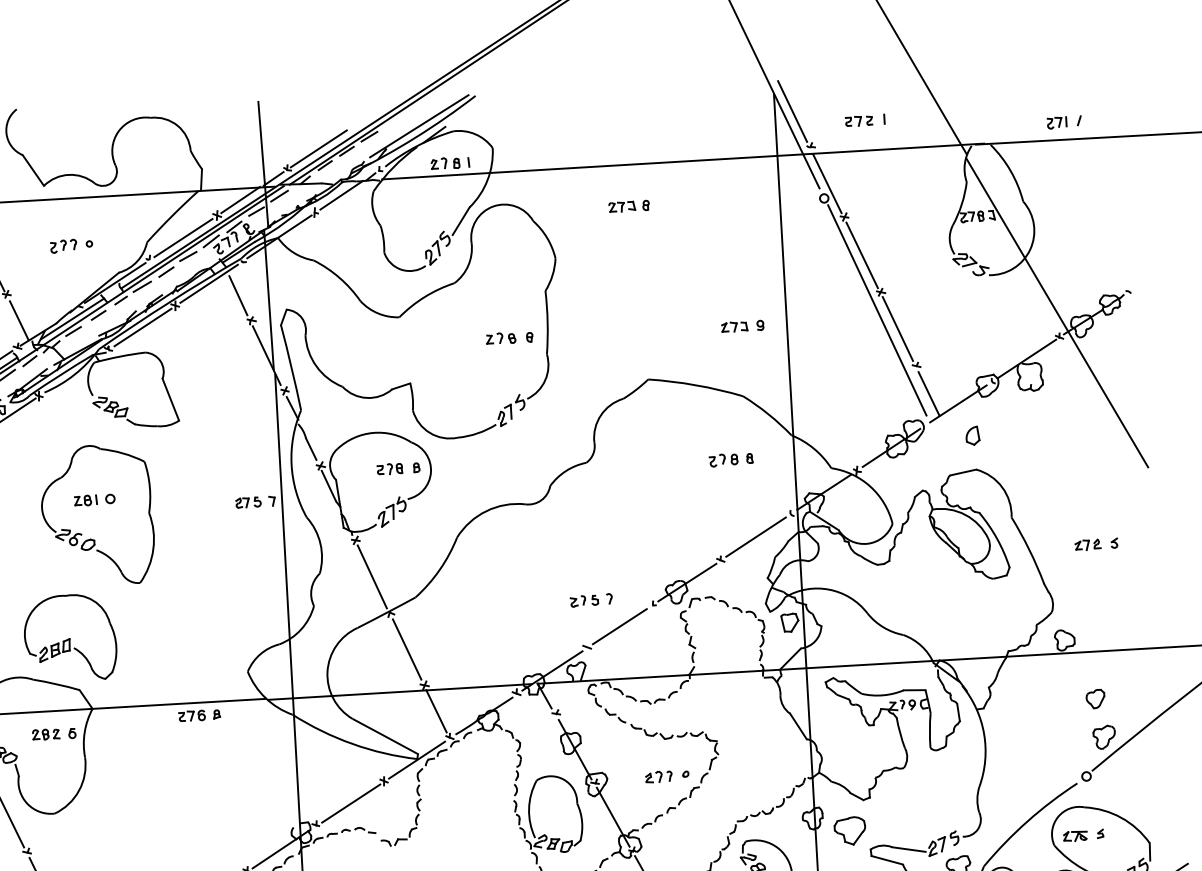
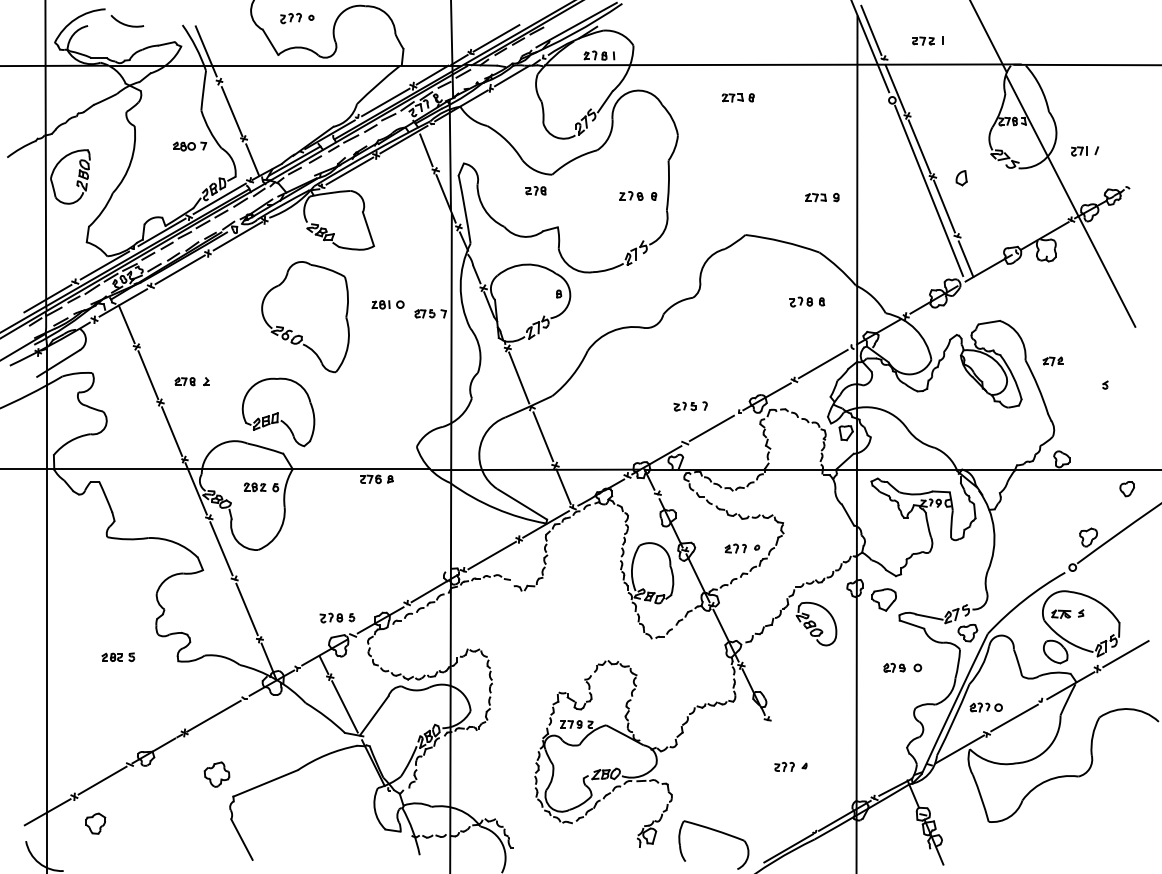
part: (1065, 122) -> (1085, 151), moved
part: (71, 245) -> (297, 18), moved
part: (972, 436) -> (961, 178), moved
part: (389, 468) -> (535, 190), moved
part: (94, 499) -> (387, 304), moved
part: (1086, 545) -> (1052, 361), moved
part: (1094, 699) -> (1126, 489), moved

